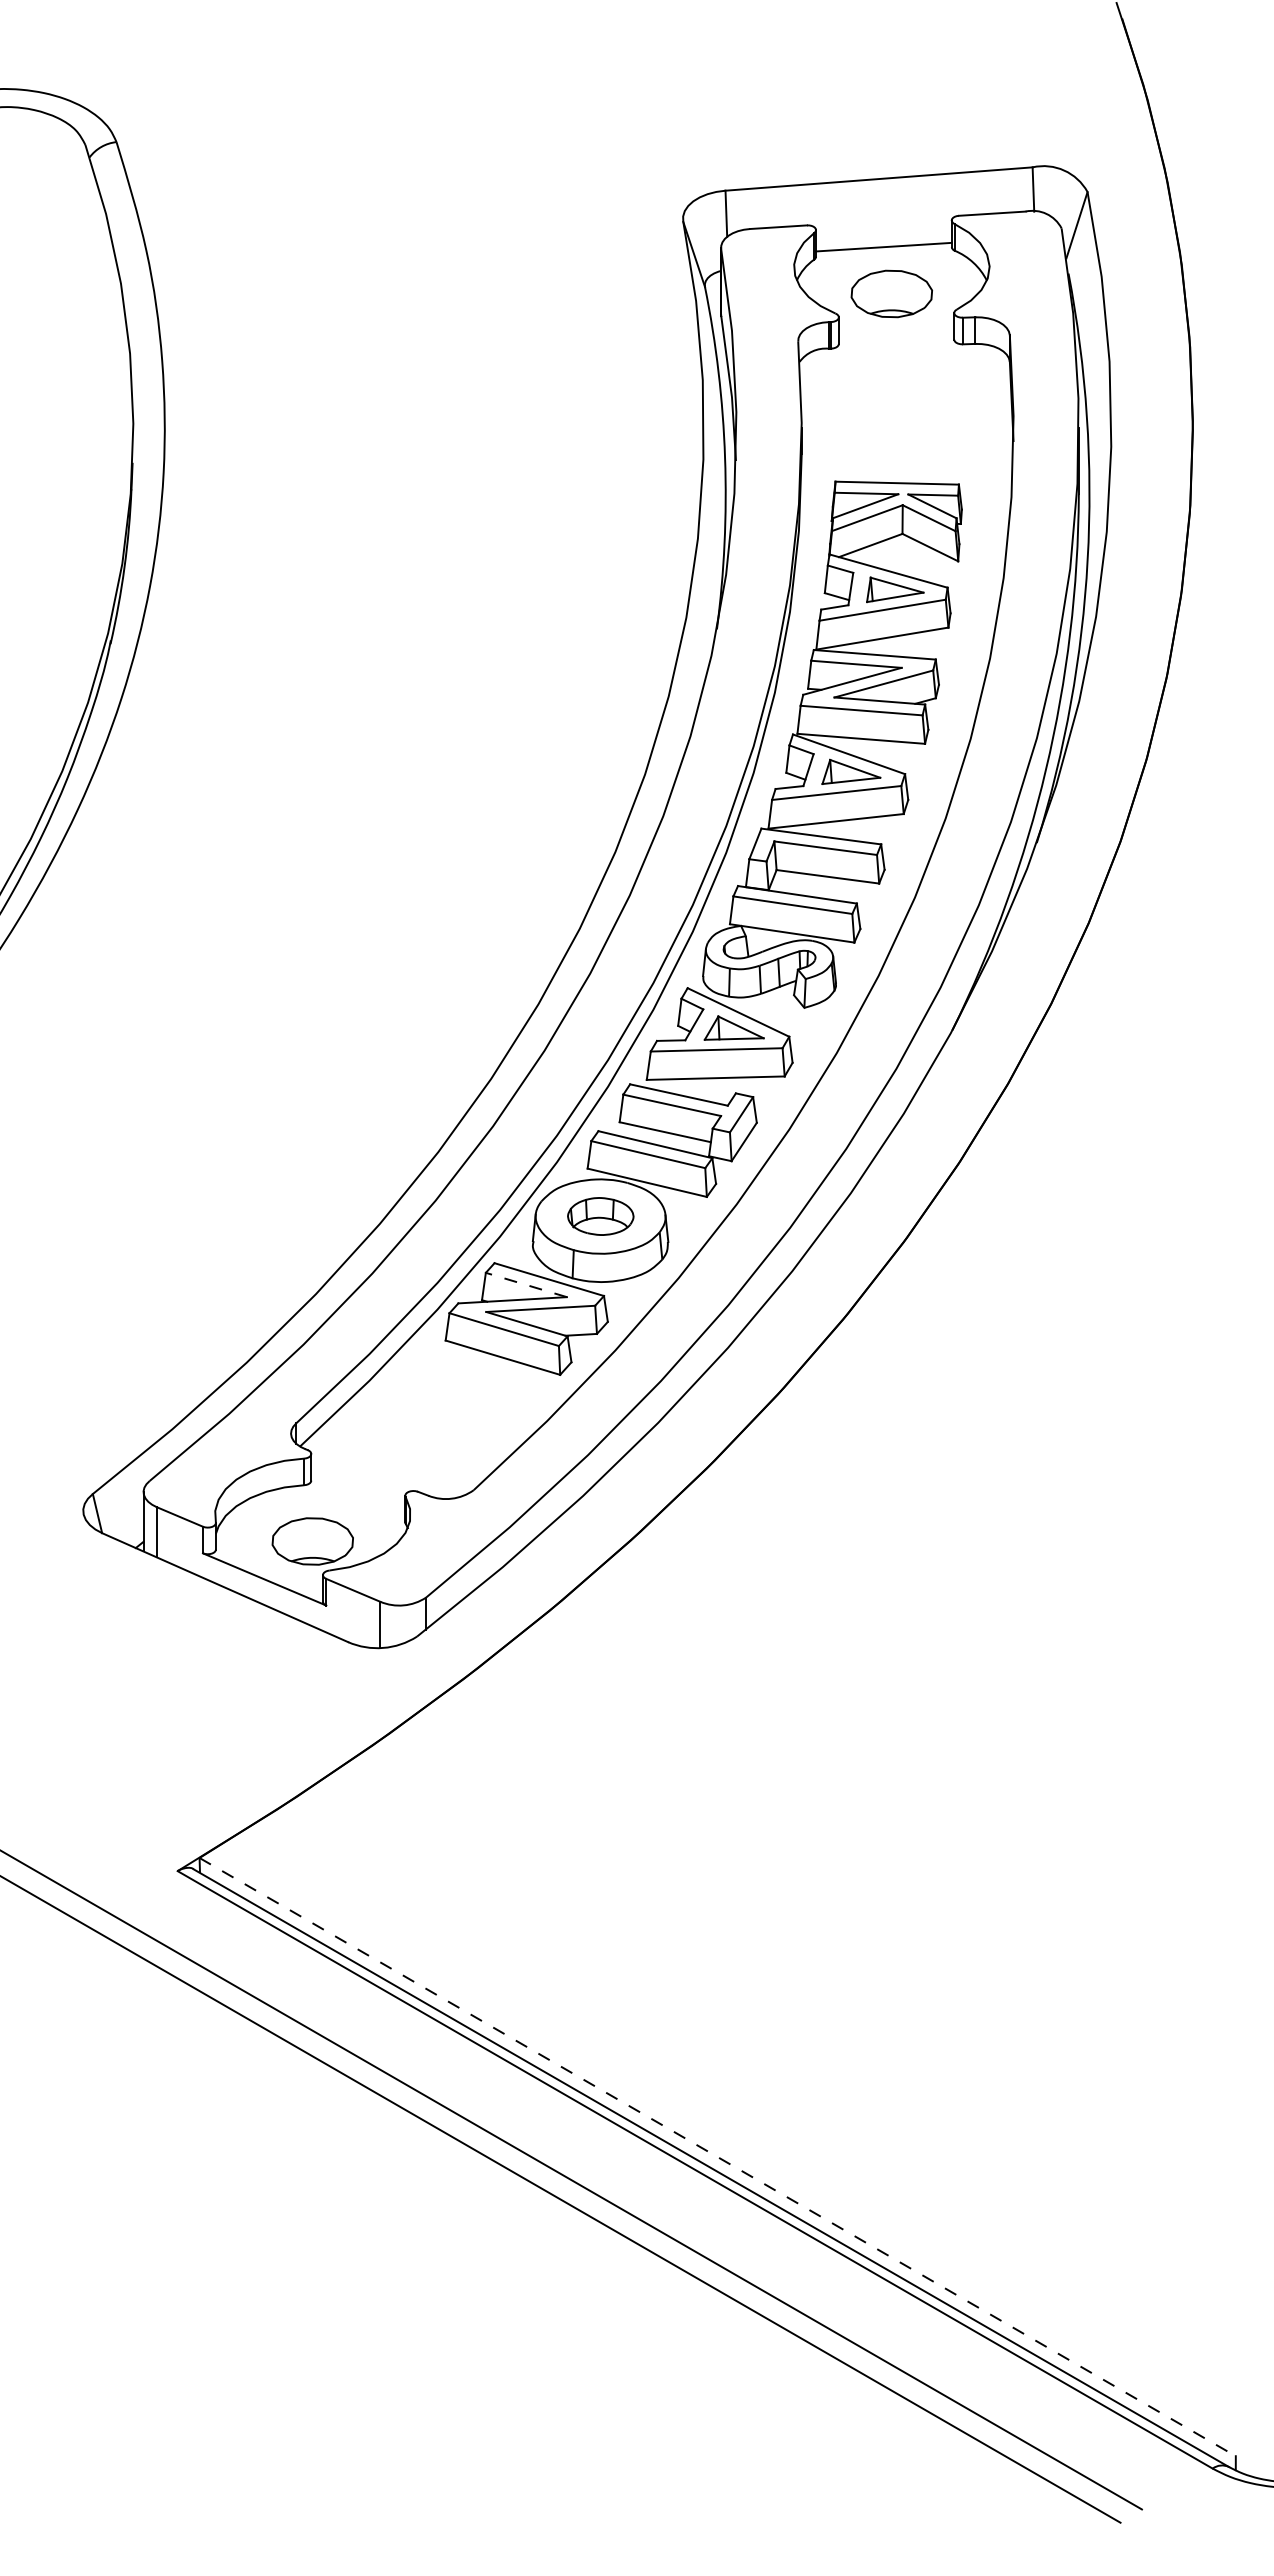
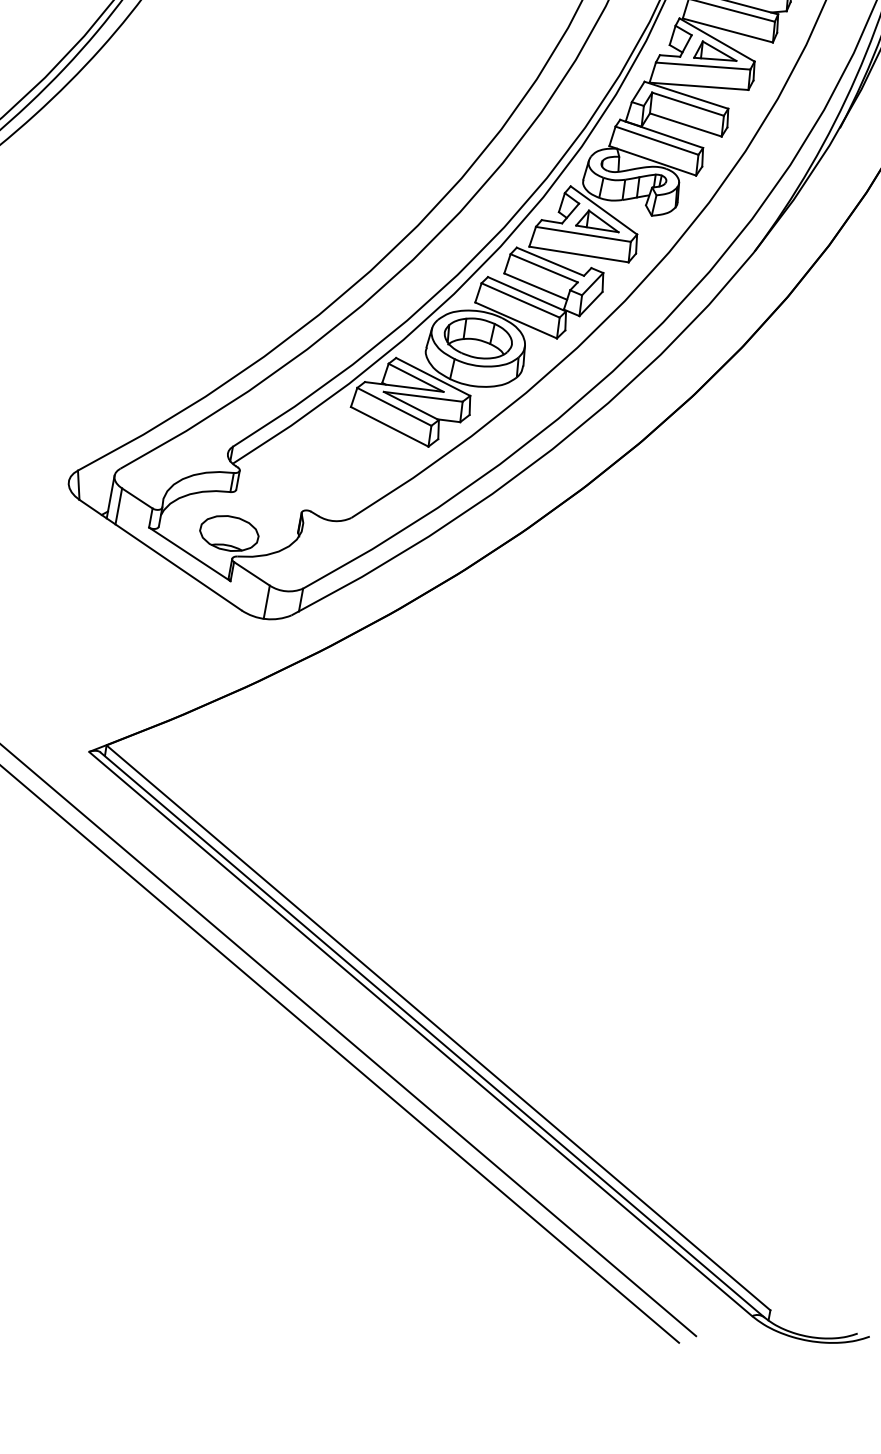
part: (600, 1216) -> (478, 338), size x1.43
line: (525, 1284) -> (415, 377), dashed -> solid
line: (718, 2157) -> (439, 1028), dashed -> solid

